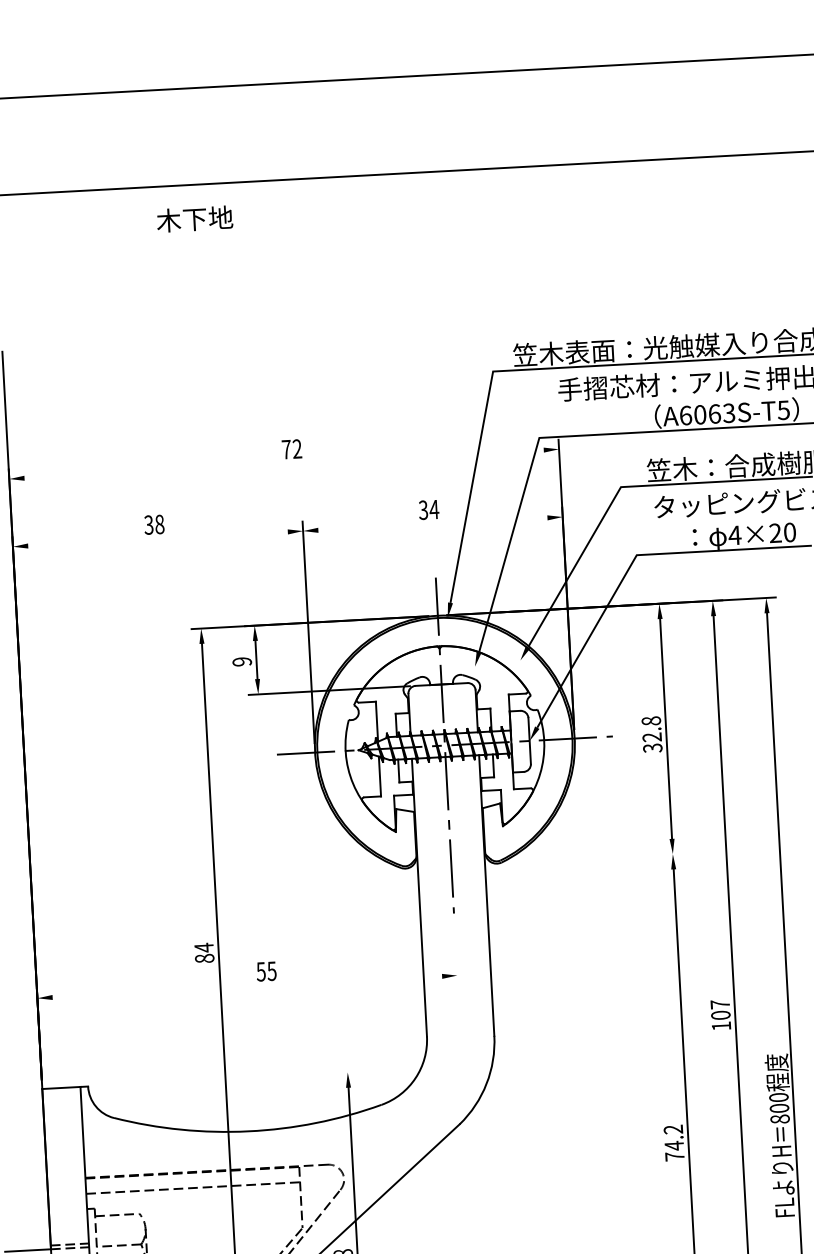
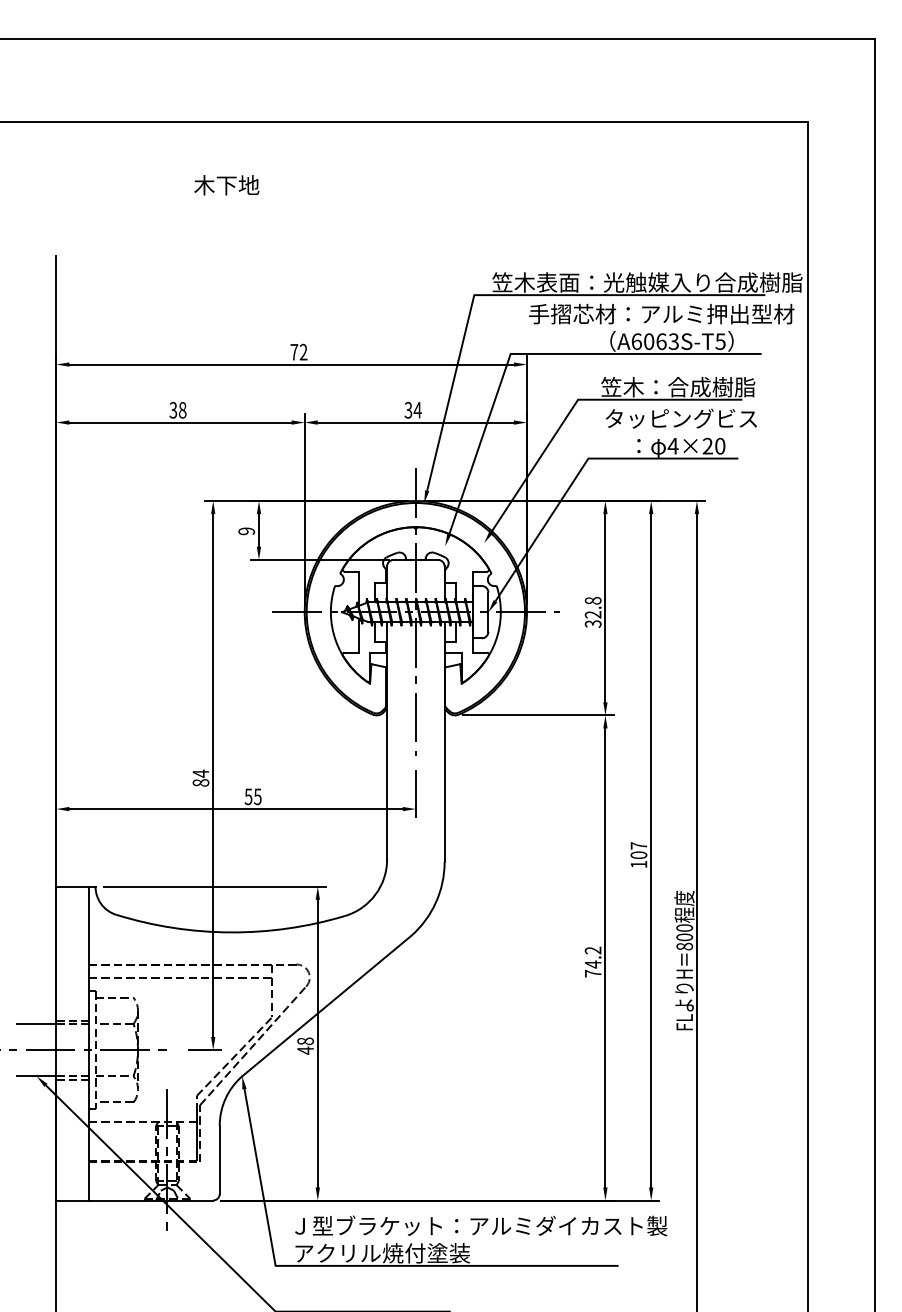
text: (194, 219) -> (226, 185), moved
line: (283, 464) -> (291, 364), added
line: (432, 524) -> (415, 422), added
line: (157, 538) -> (180, 422), added
line: (594, 858) -> (538, 715), added
line: (455, 957) -> (415, 793), added
line: (246, 987) -> (235, 809), added
line: (227, 1078) -> (214, 886), added

